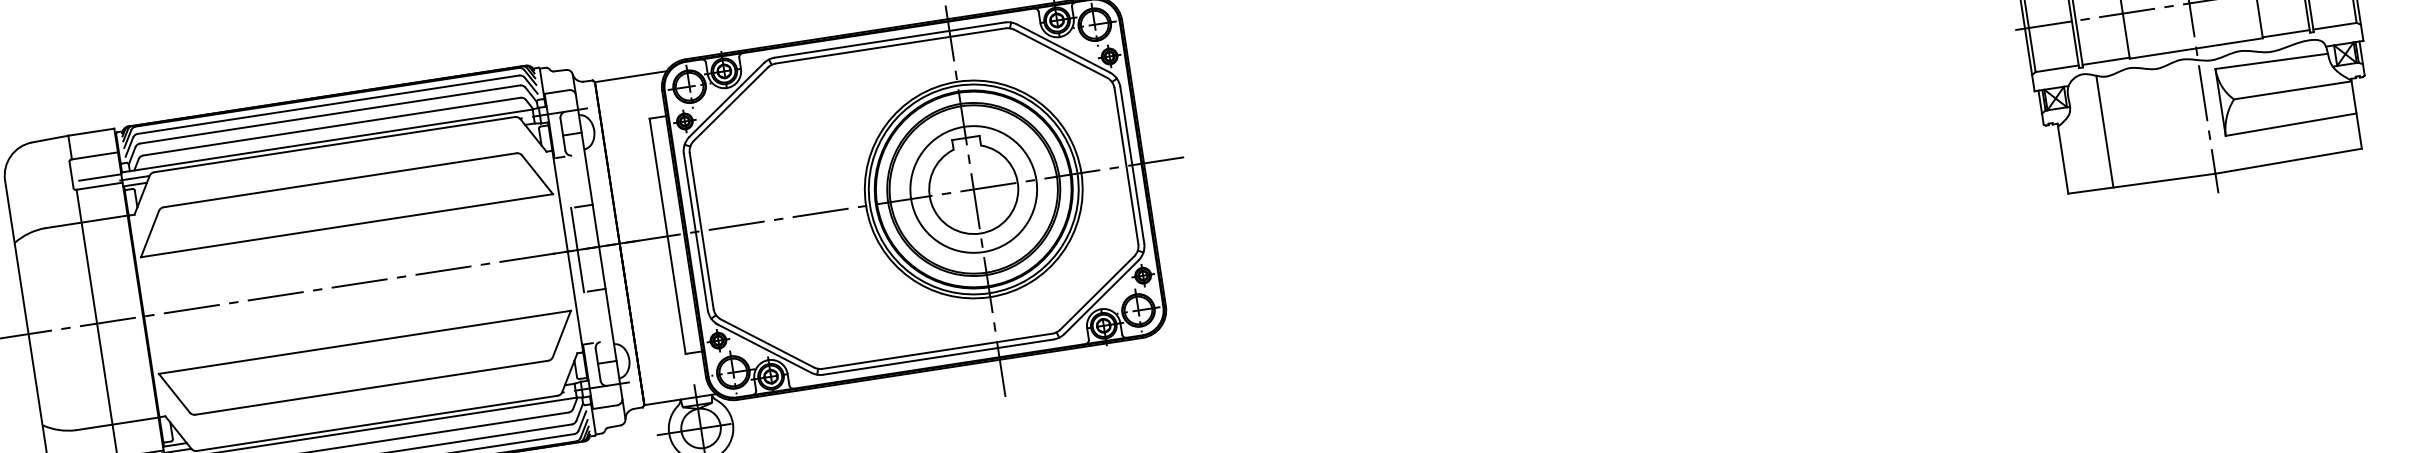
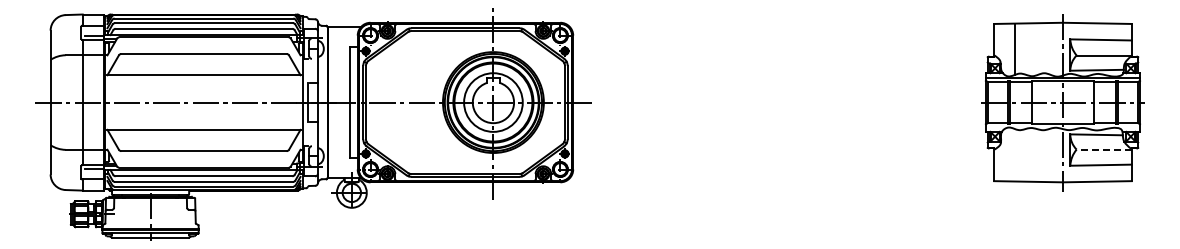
line: (2293, 90) -> (1104, 149), solid -> dashed
line: (2105, 131) -> (1015, 155), removed

